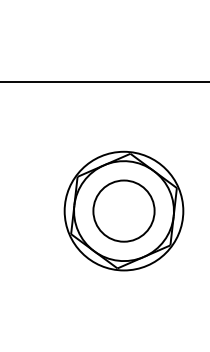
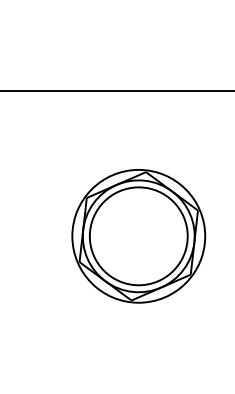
circle: (123, 210) -> (138, 235), size x1.43

